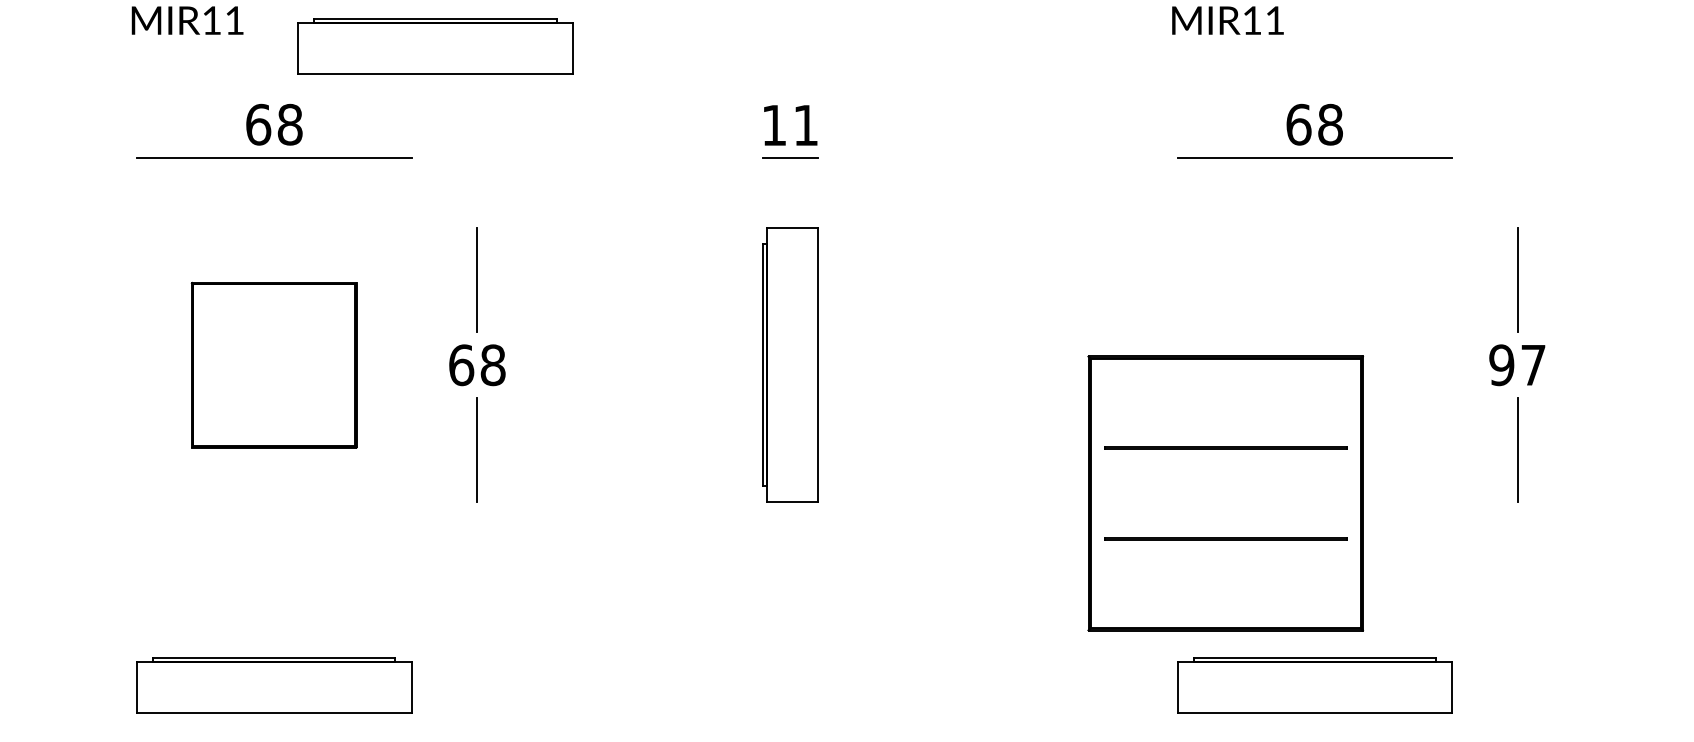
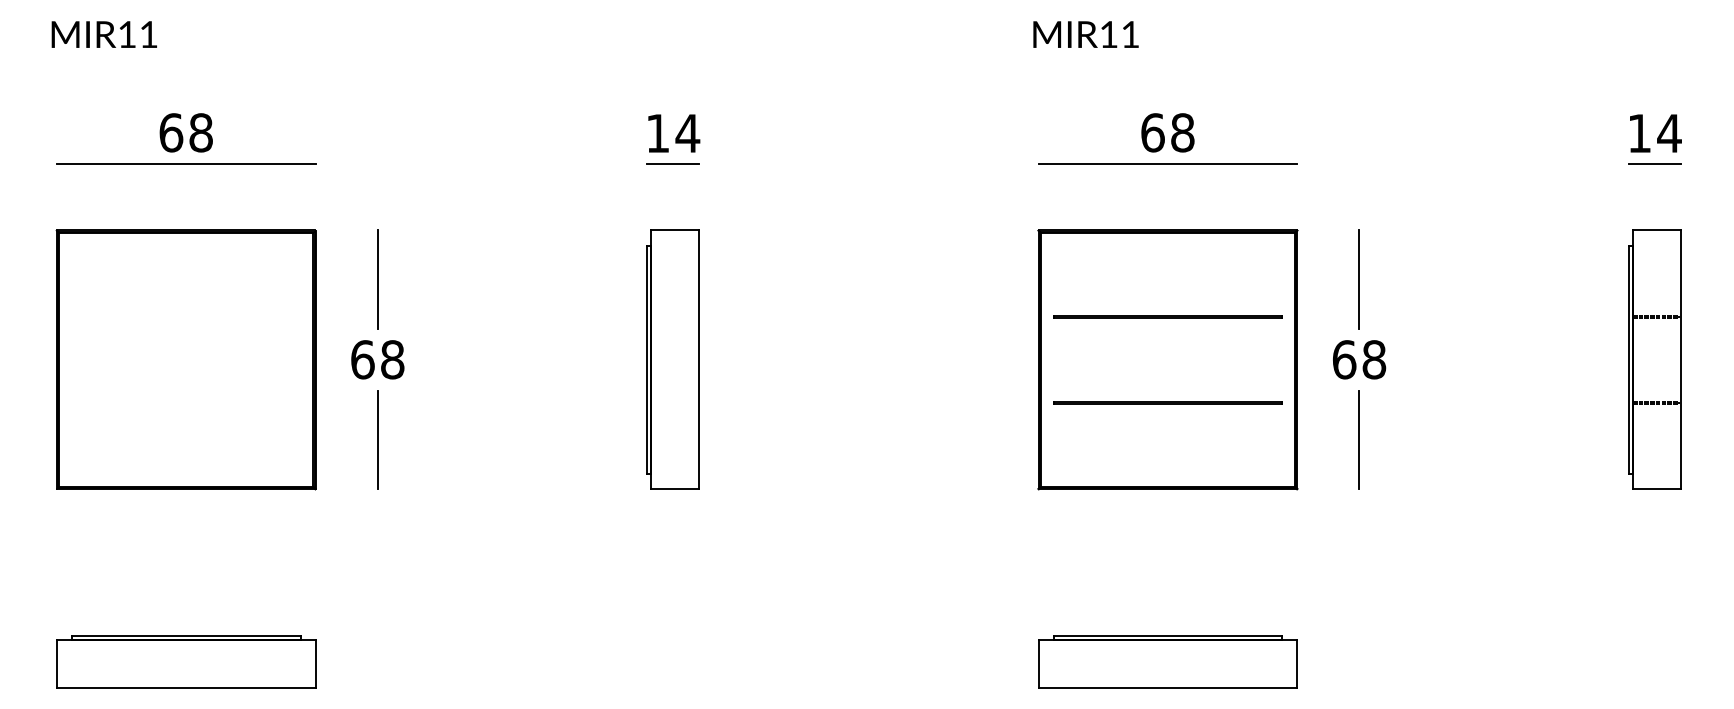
part: (435, 45) -> (338, 58), removed
text: (805, 125) -> (687, 133), 11 -> 14
part: (273, 364) -> (185, 359), size x1.67
text: (1517, 364) -> (1359, 359), 97 -> 68
part: (1225, 493) -> (1167, 359), moved

